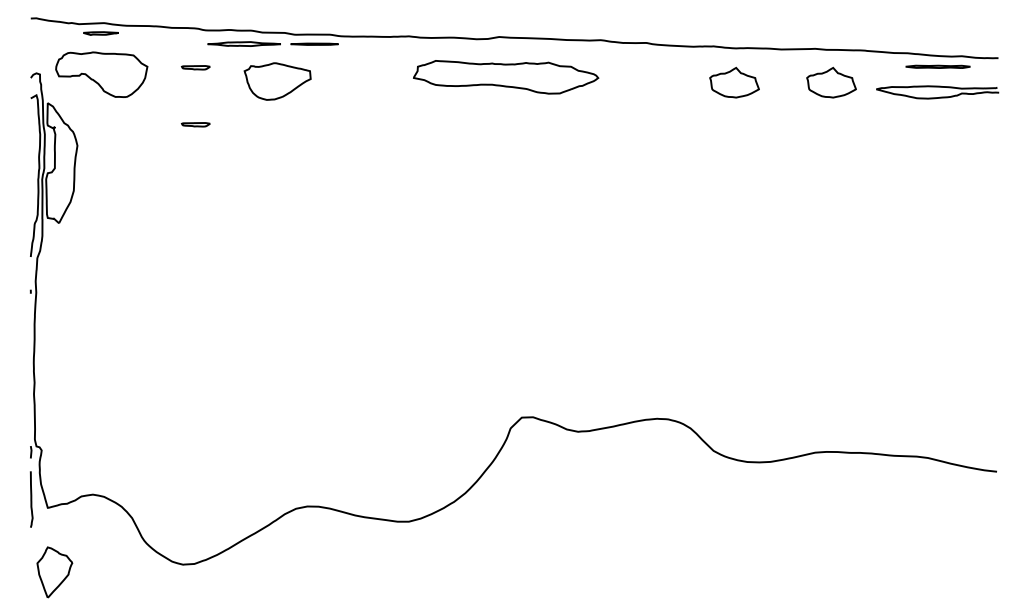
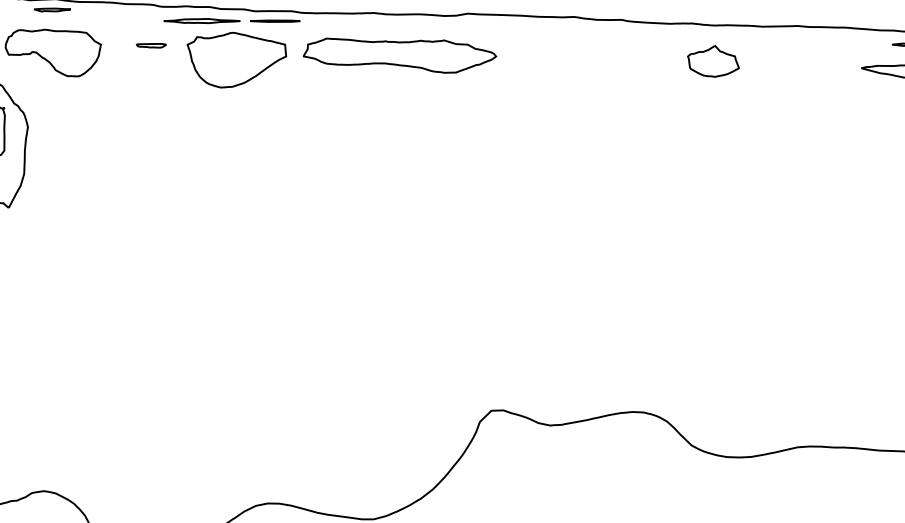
part: (506, 77) -> (400, 55), moved
part: (277, 81) -> (236, 60), size x1.43
part: (831, 82) -> (814, 61), removed
part: (195, 124) -> (151, 104), removed

